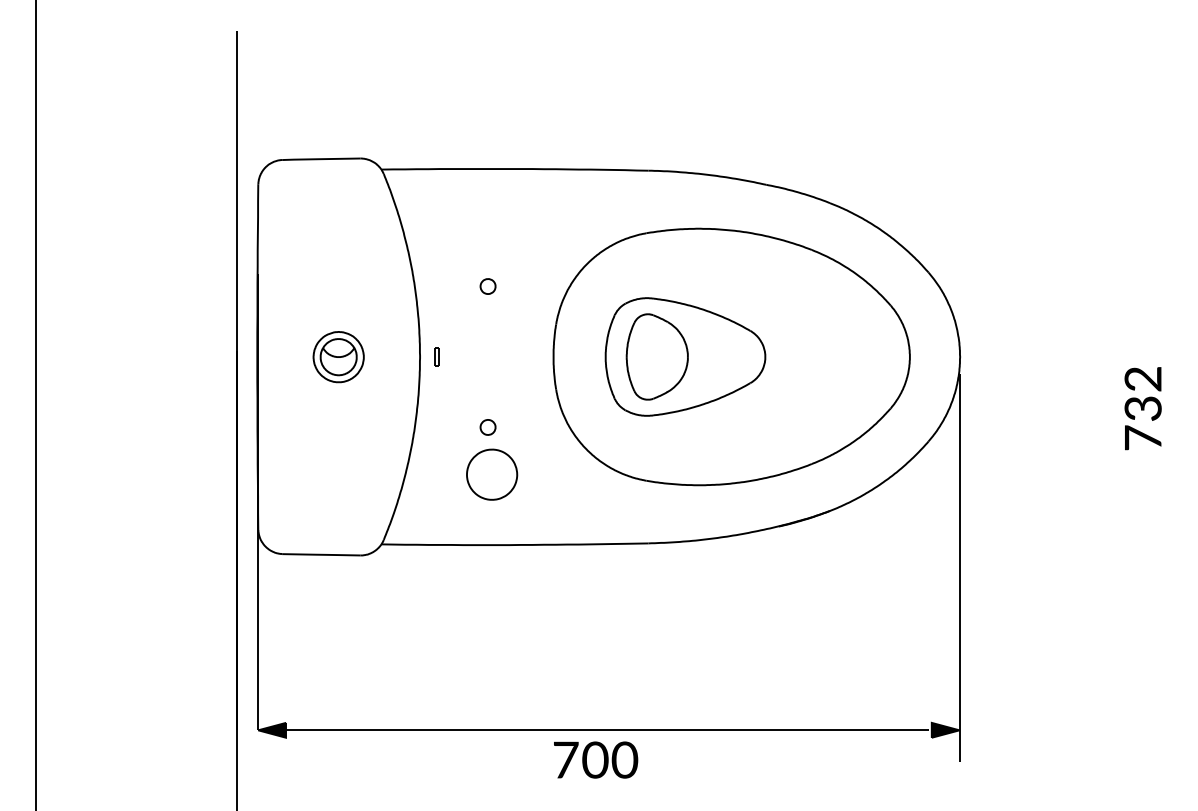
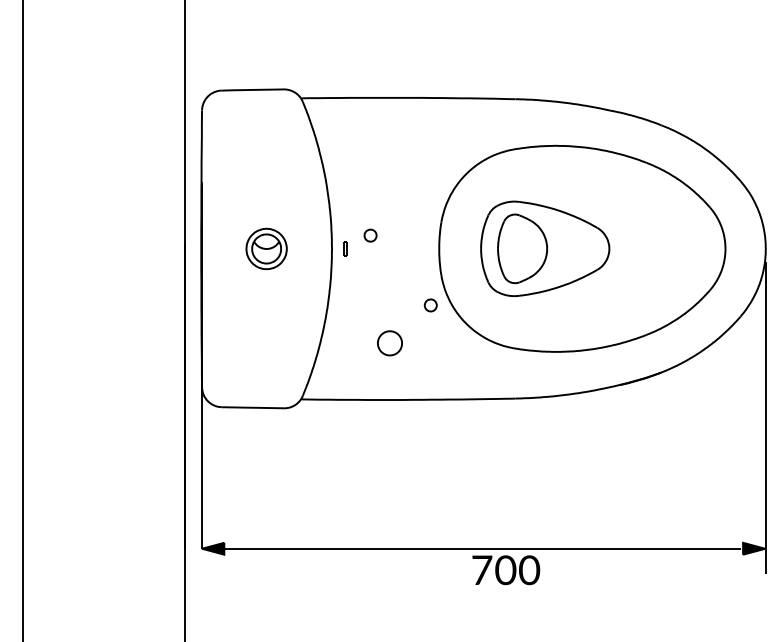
part: (487, 286) -> (370, 235), moved
part: (487, 427) -> (430, 305), moved
part: (492, 474) -> (390, 343), size x0.6
text: (596, 759) -> (506, 569), moved

